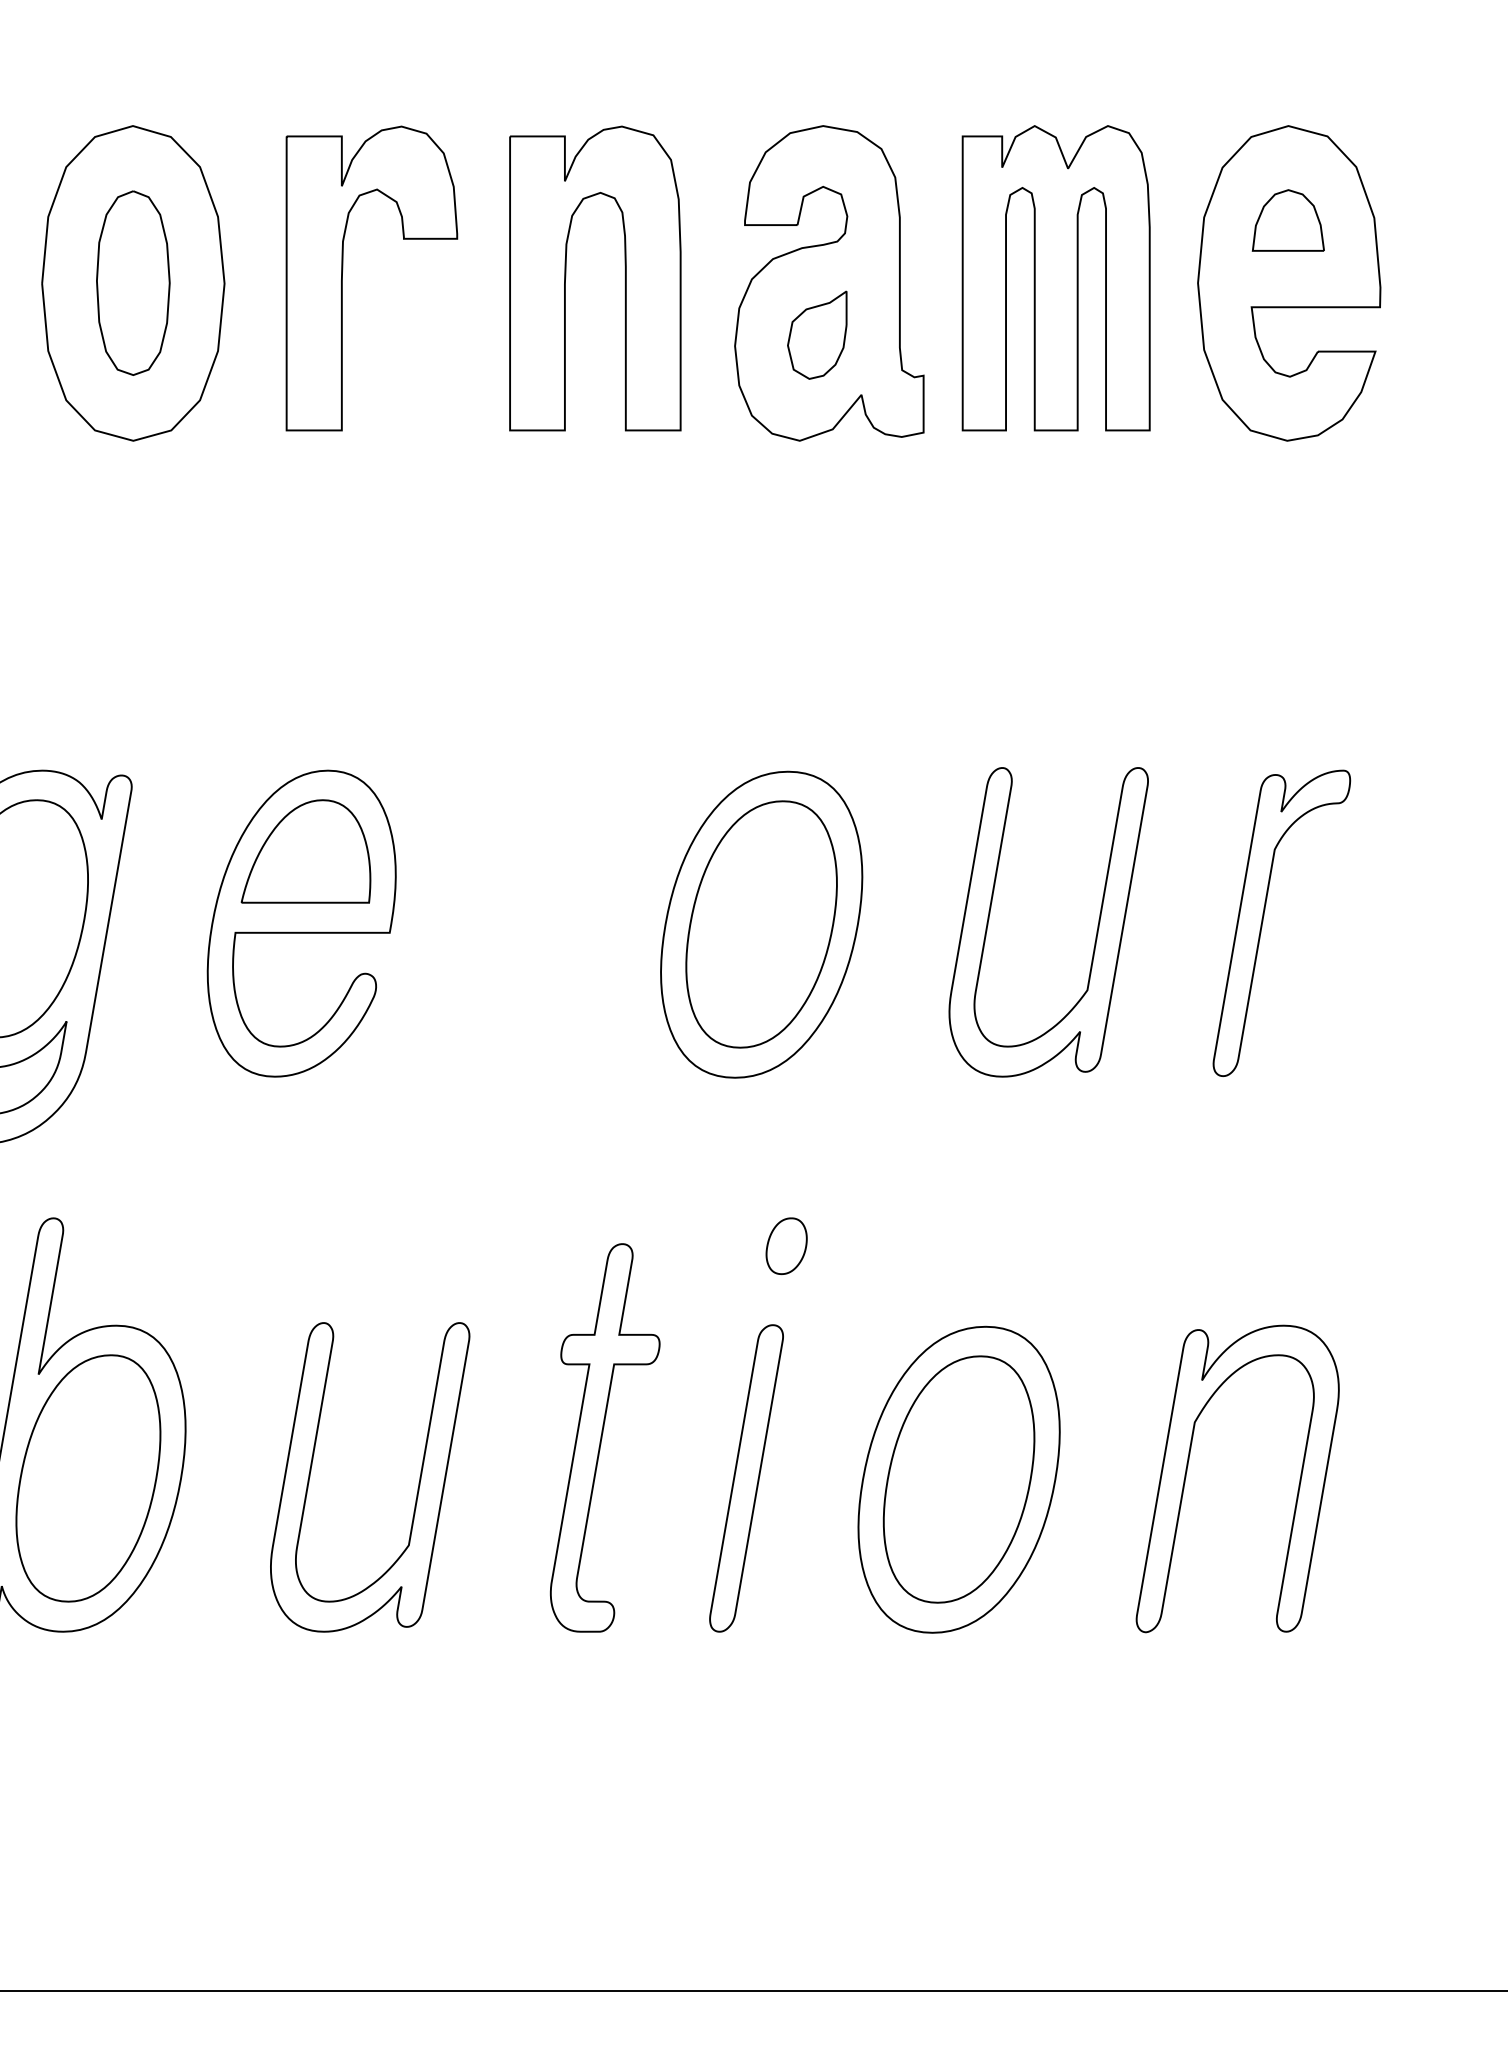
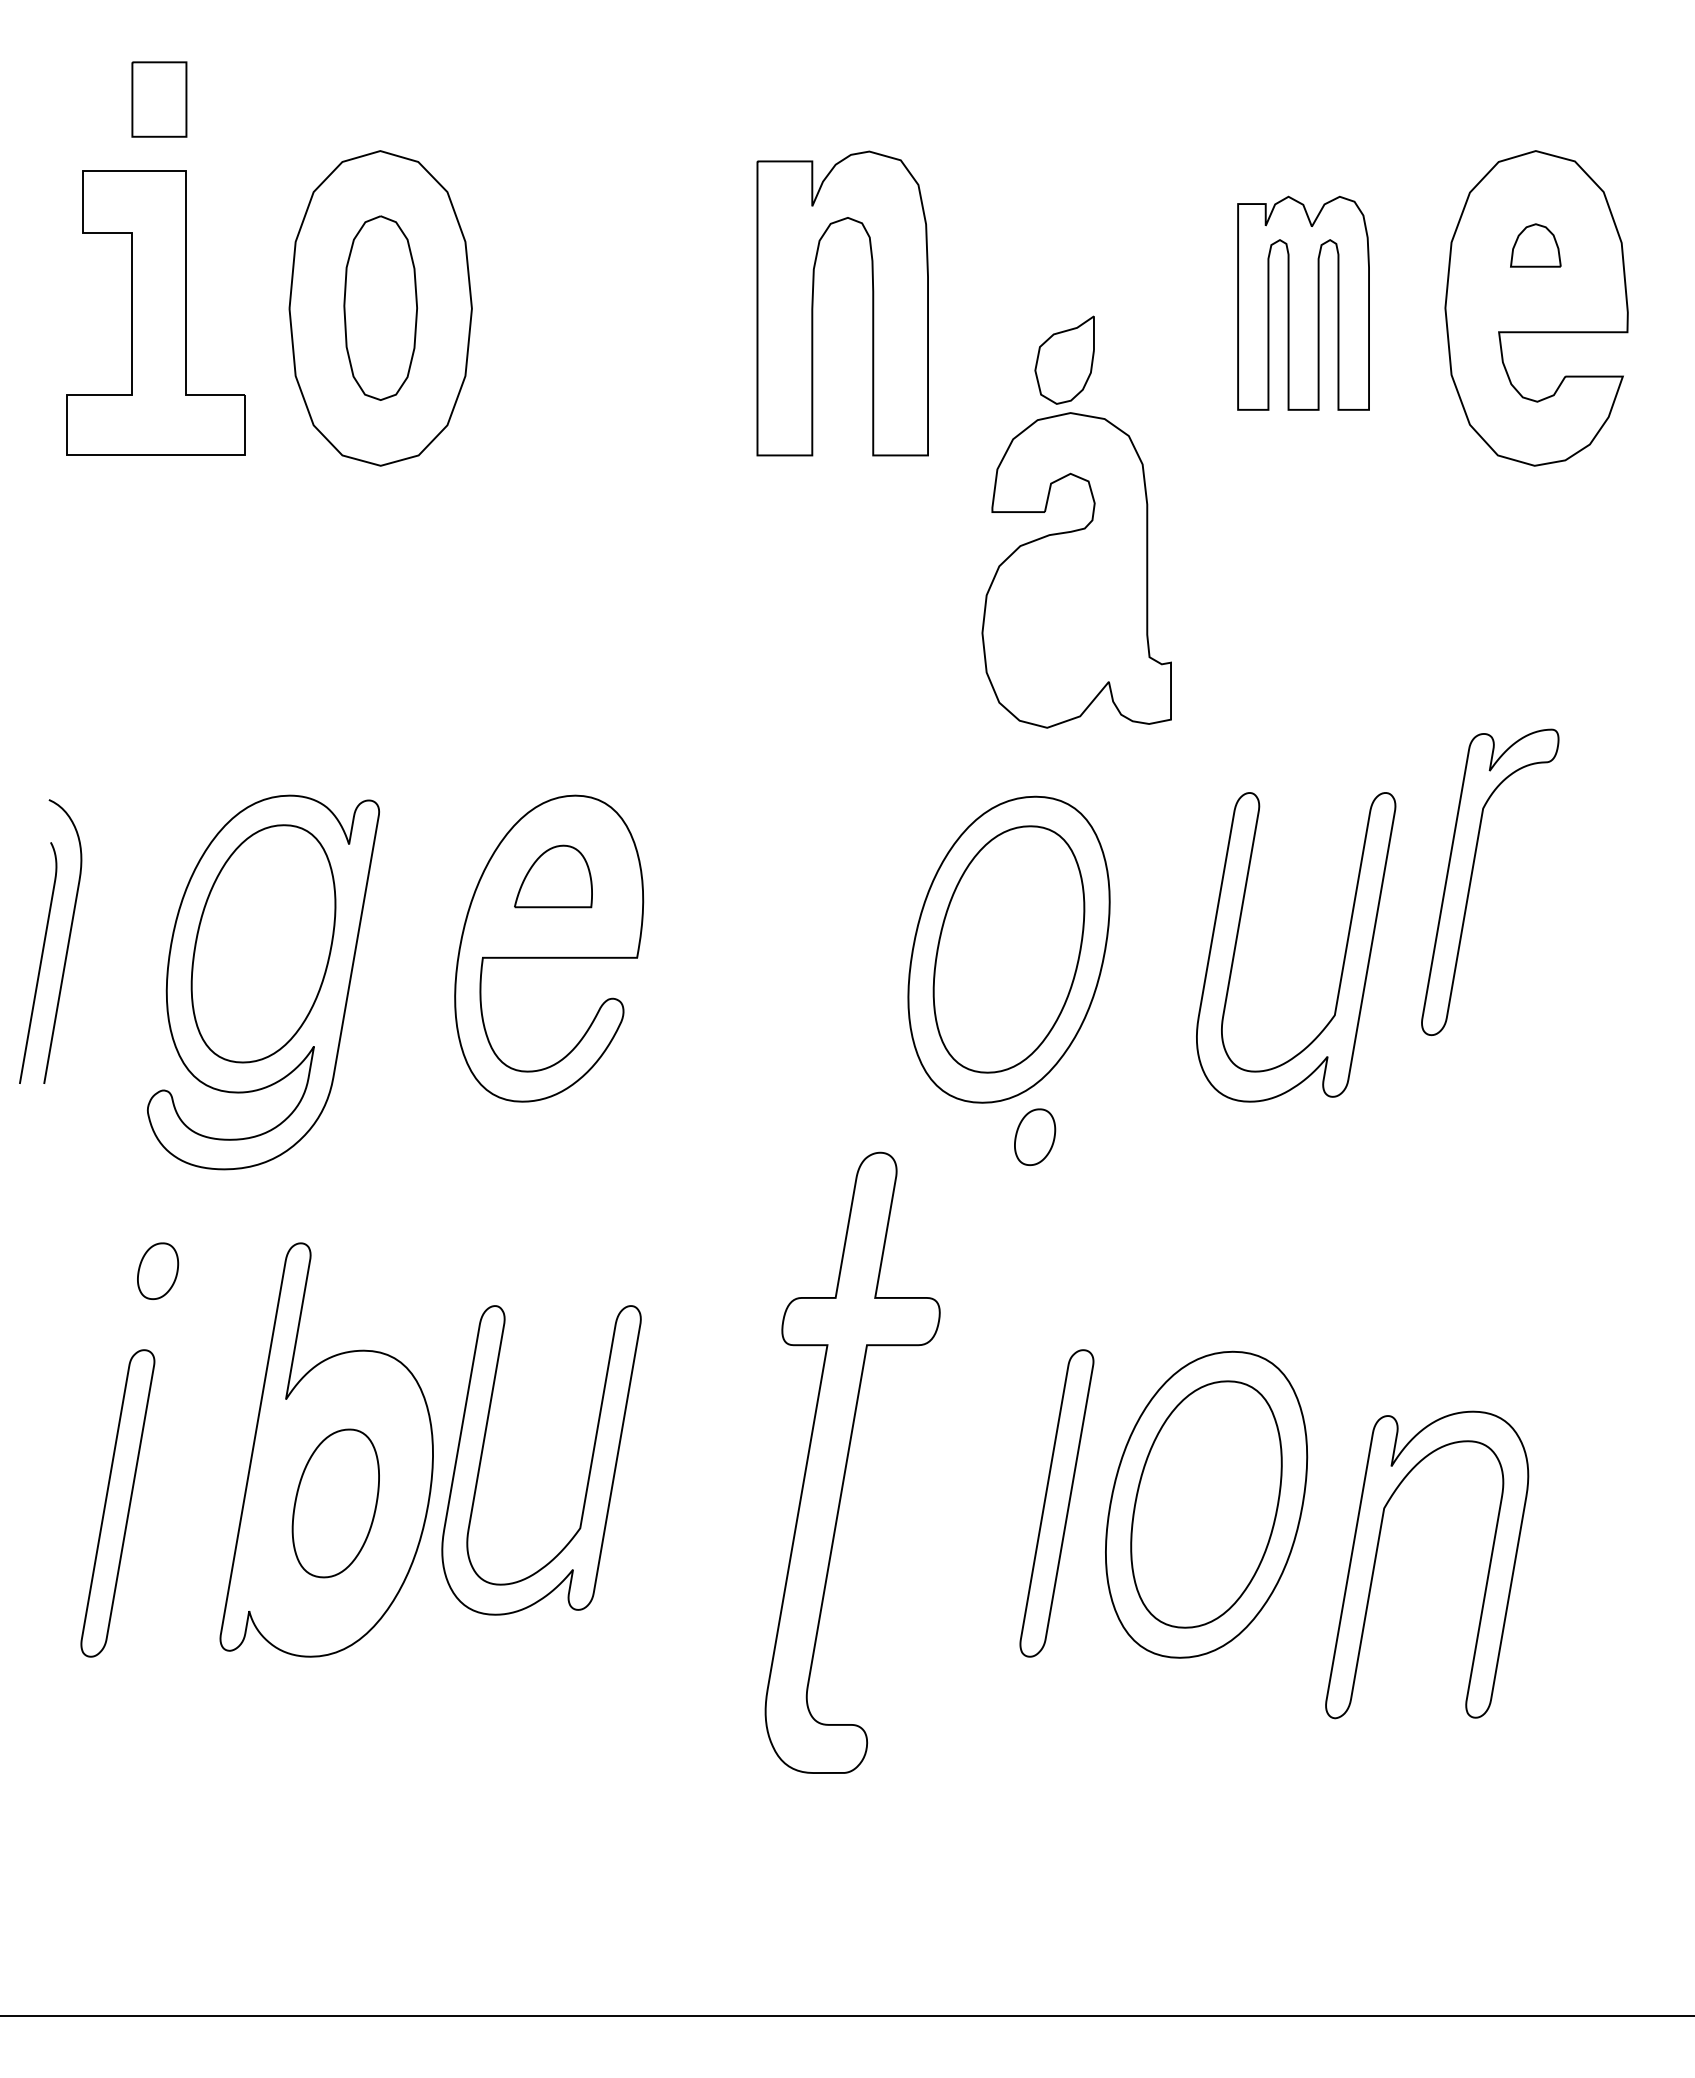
part: (1288, 220) -> (1535, 245), size x0.7
part: (343, 278) -> (590, 303), removed
part: (1056, 278) -> (1303, 303), size x0.7
part: (829, 283) -> (1076, 570), moved
part: (306, 851) -> (553, 876), size x0.6
part: (1264, 918) -> (1472, 877), moved
part: (787, 1245) -> (1035, 1136), moved
part: (605, 1437) -> (852, 1462), size x1.6
part: (1188, 1468) -> (1377, 1554), moved
part: (88, 1478) -> (335, 1503), size x0.6
part: (746, 1478) -> (1056, 1503), moved
part: (418, 1484) -> (589, 1467), moved

